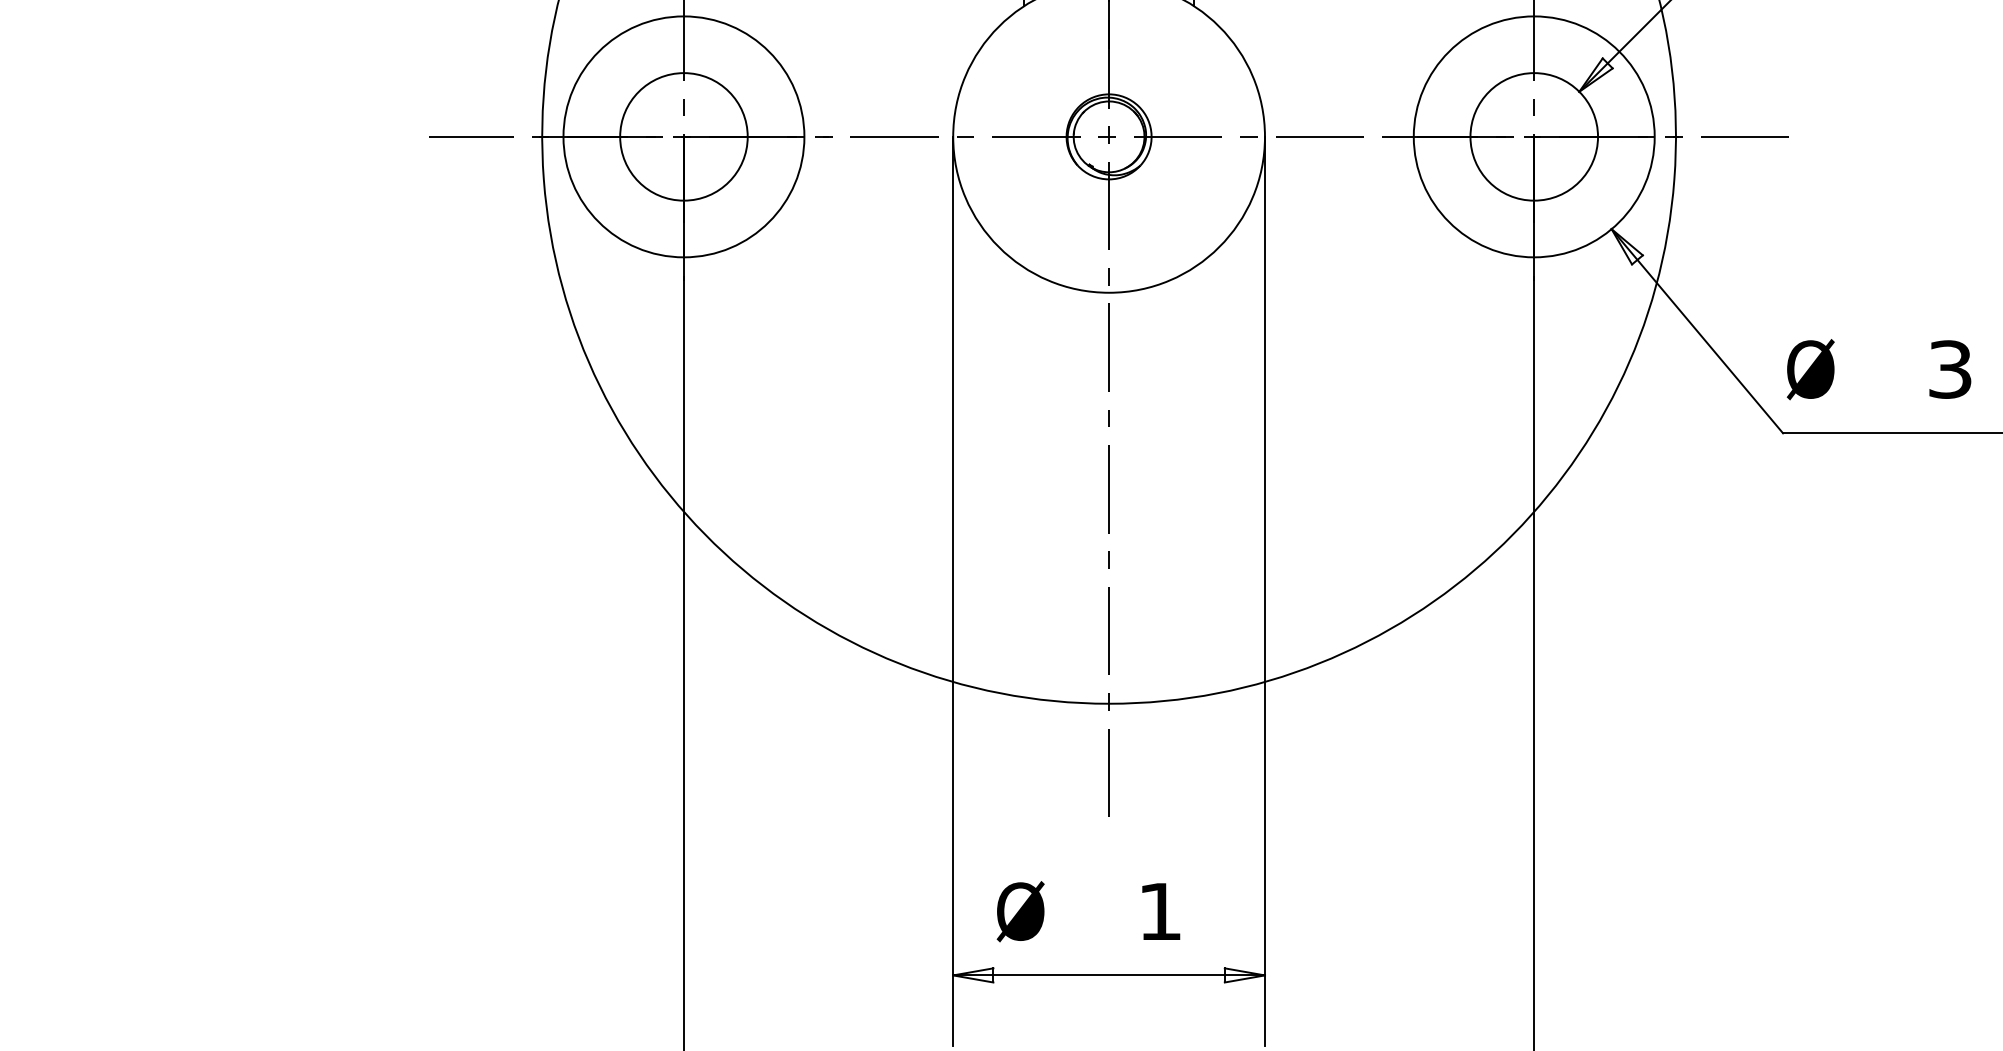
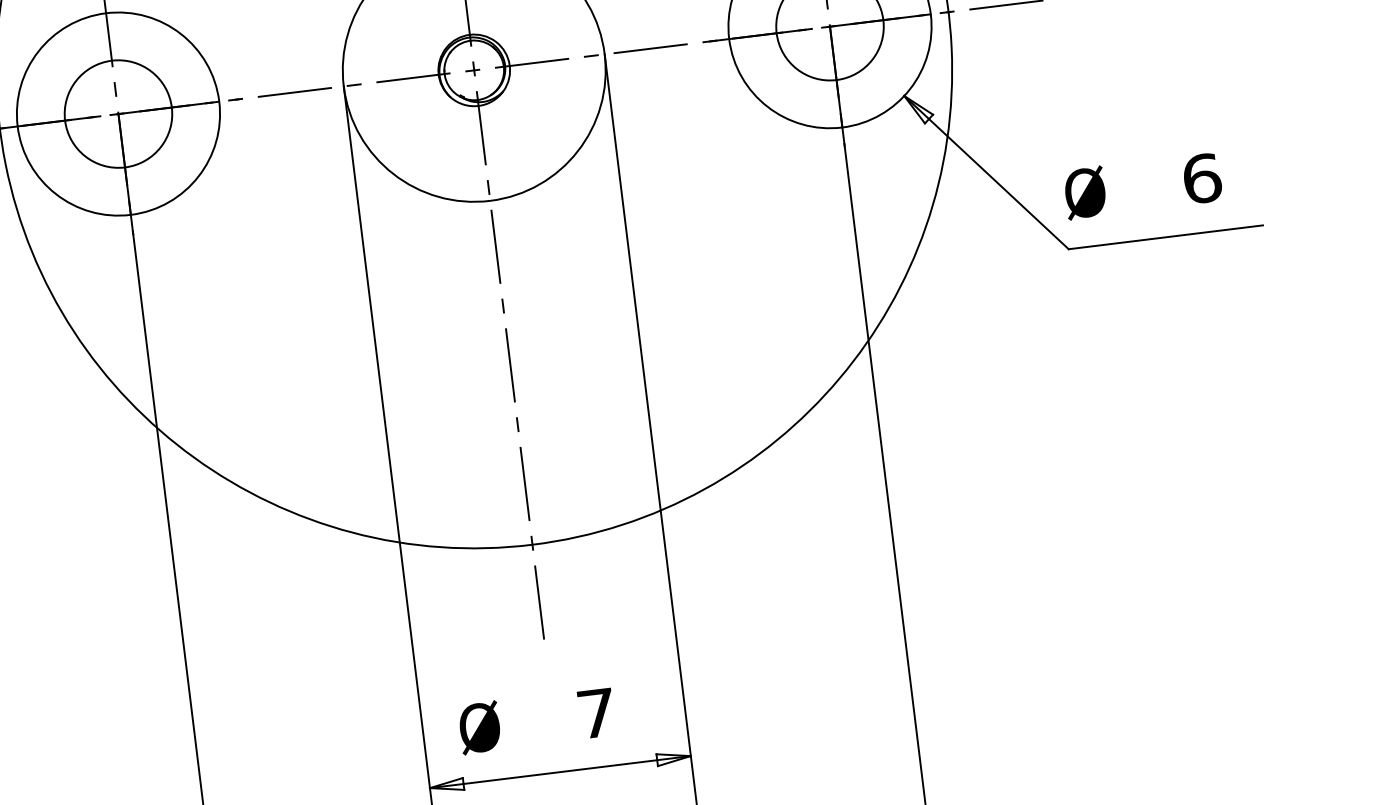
text: (1950, 369) -> (1202, 178), 3 -> 6
text: (1160, 911) -> (596, 713), 1 -> 7

